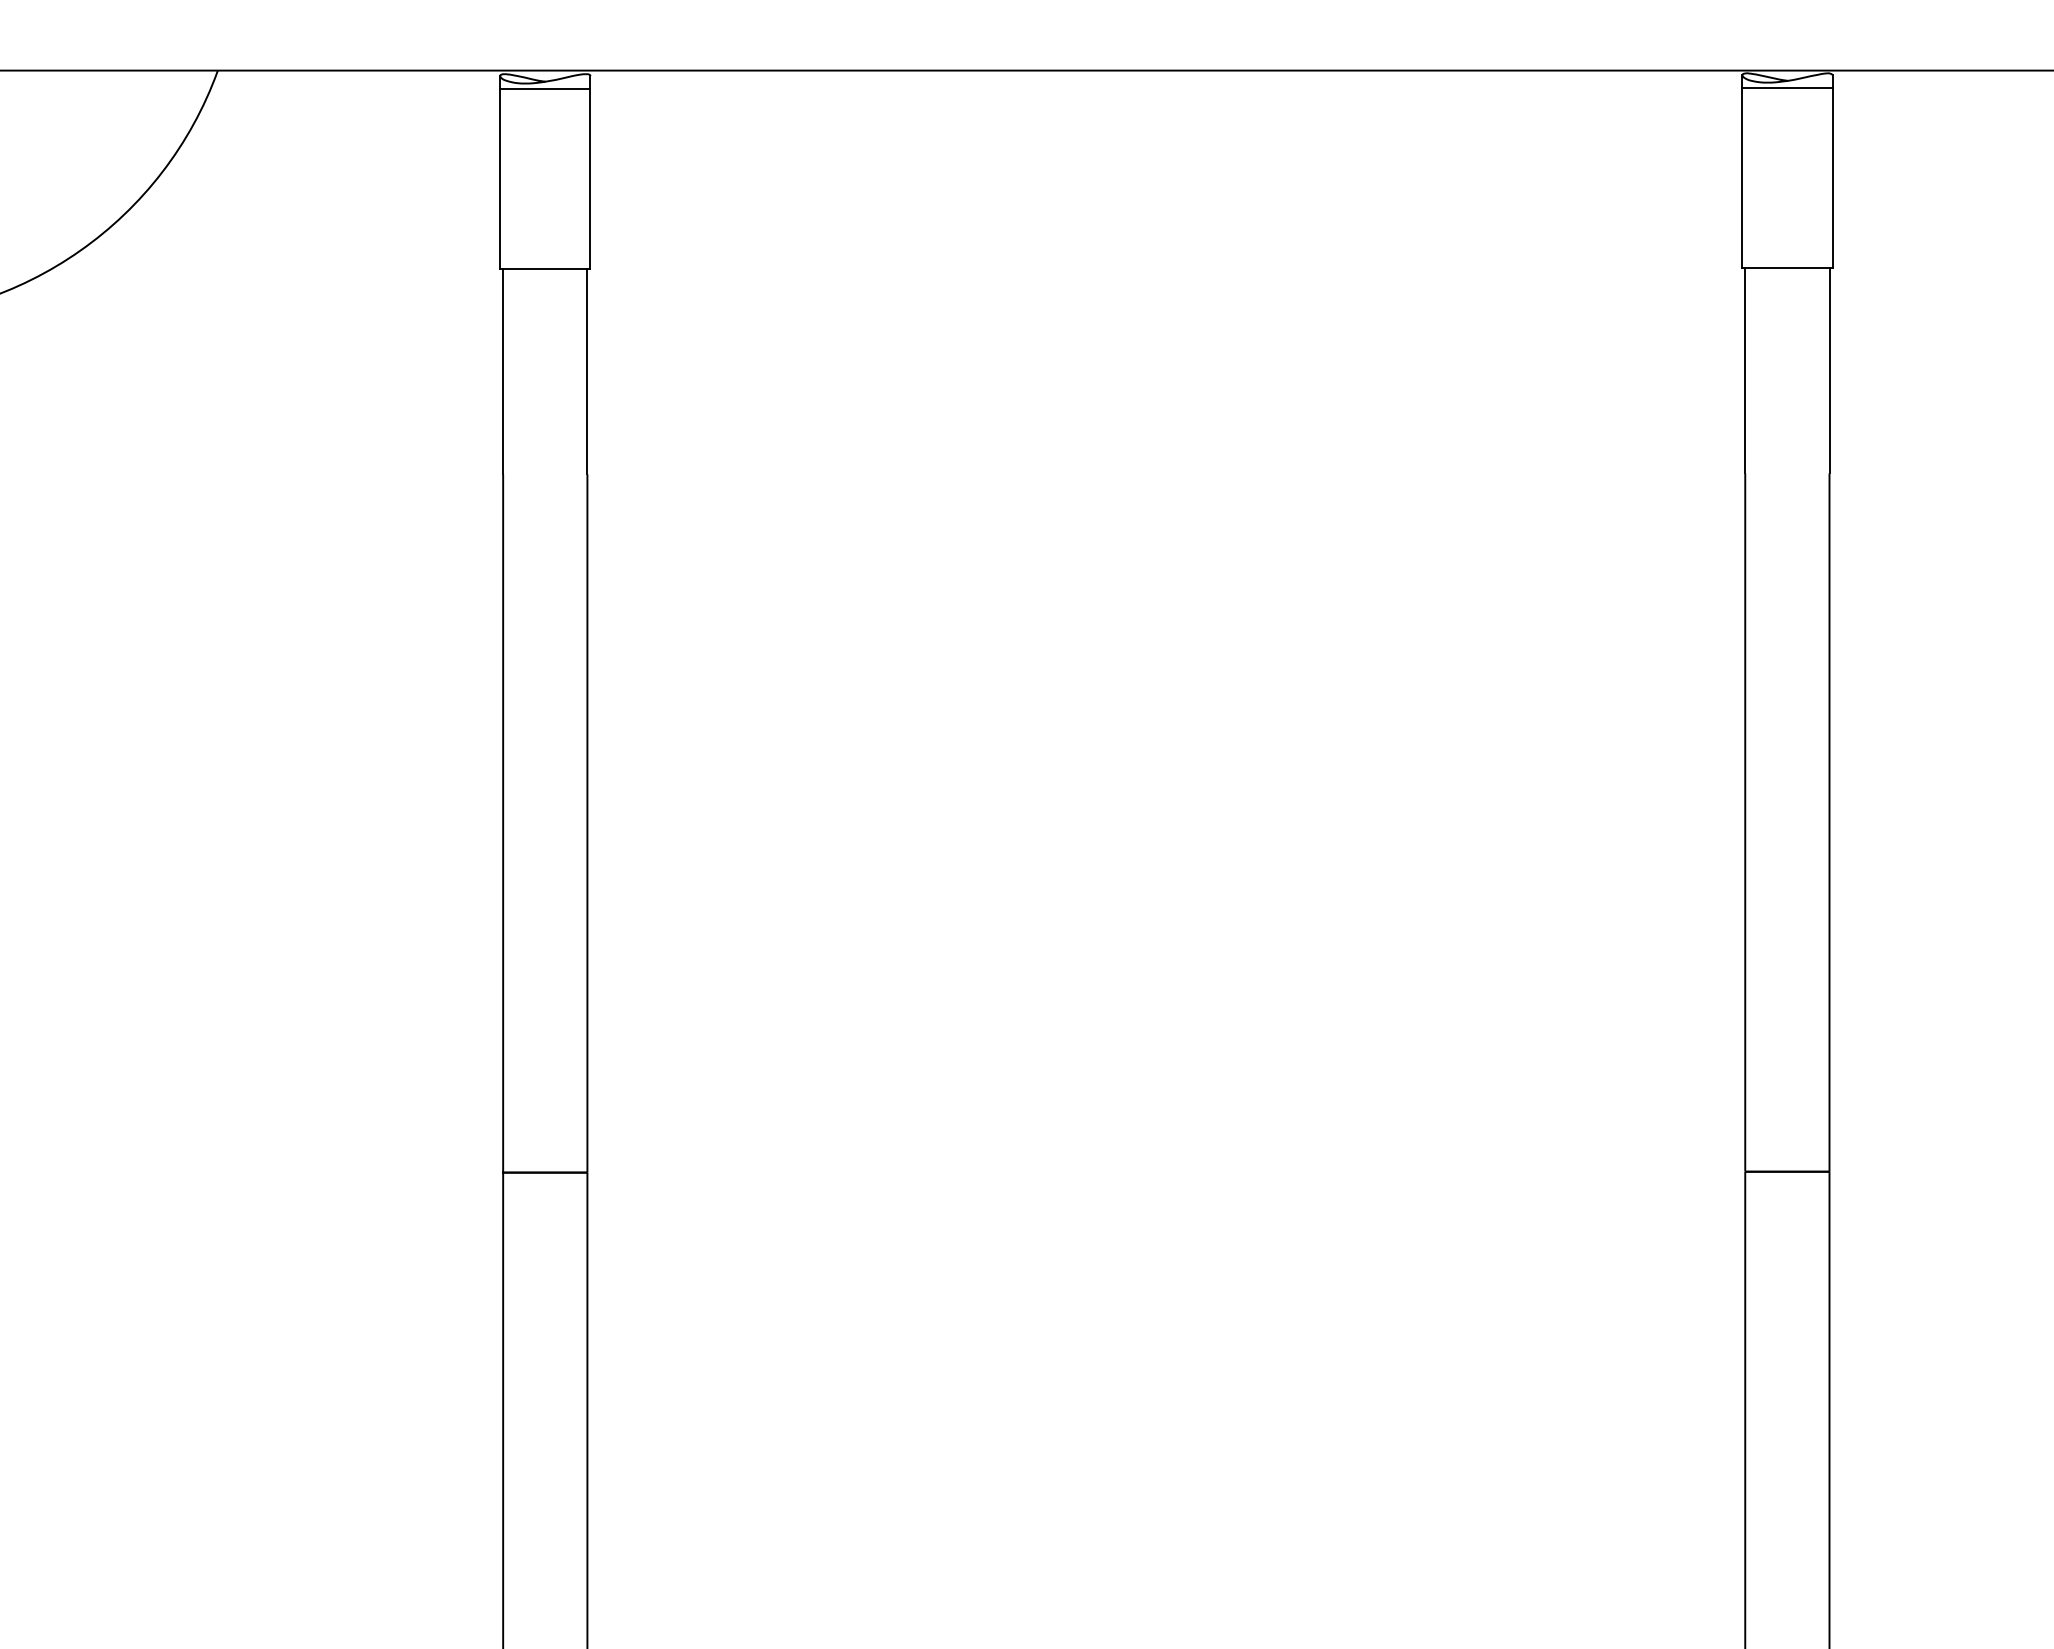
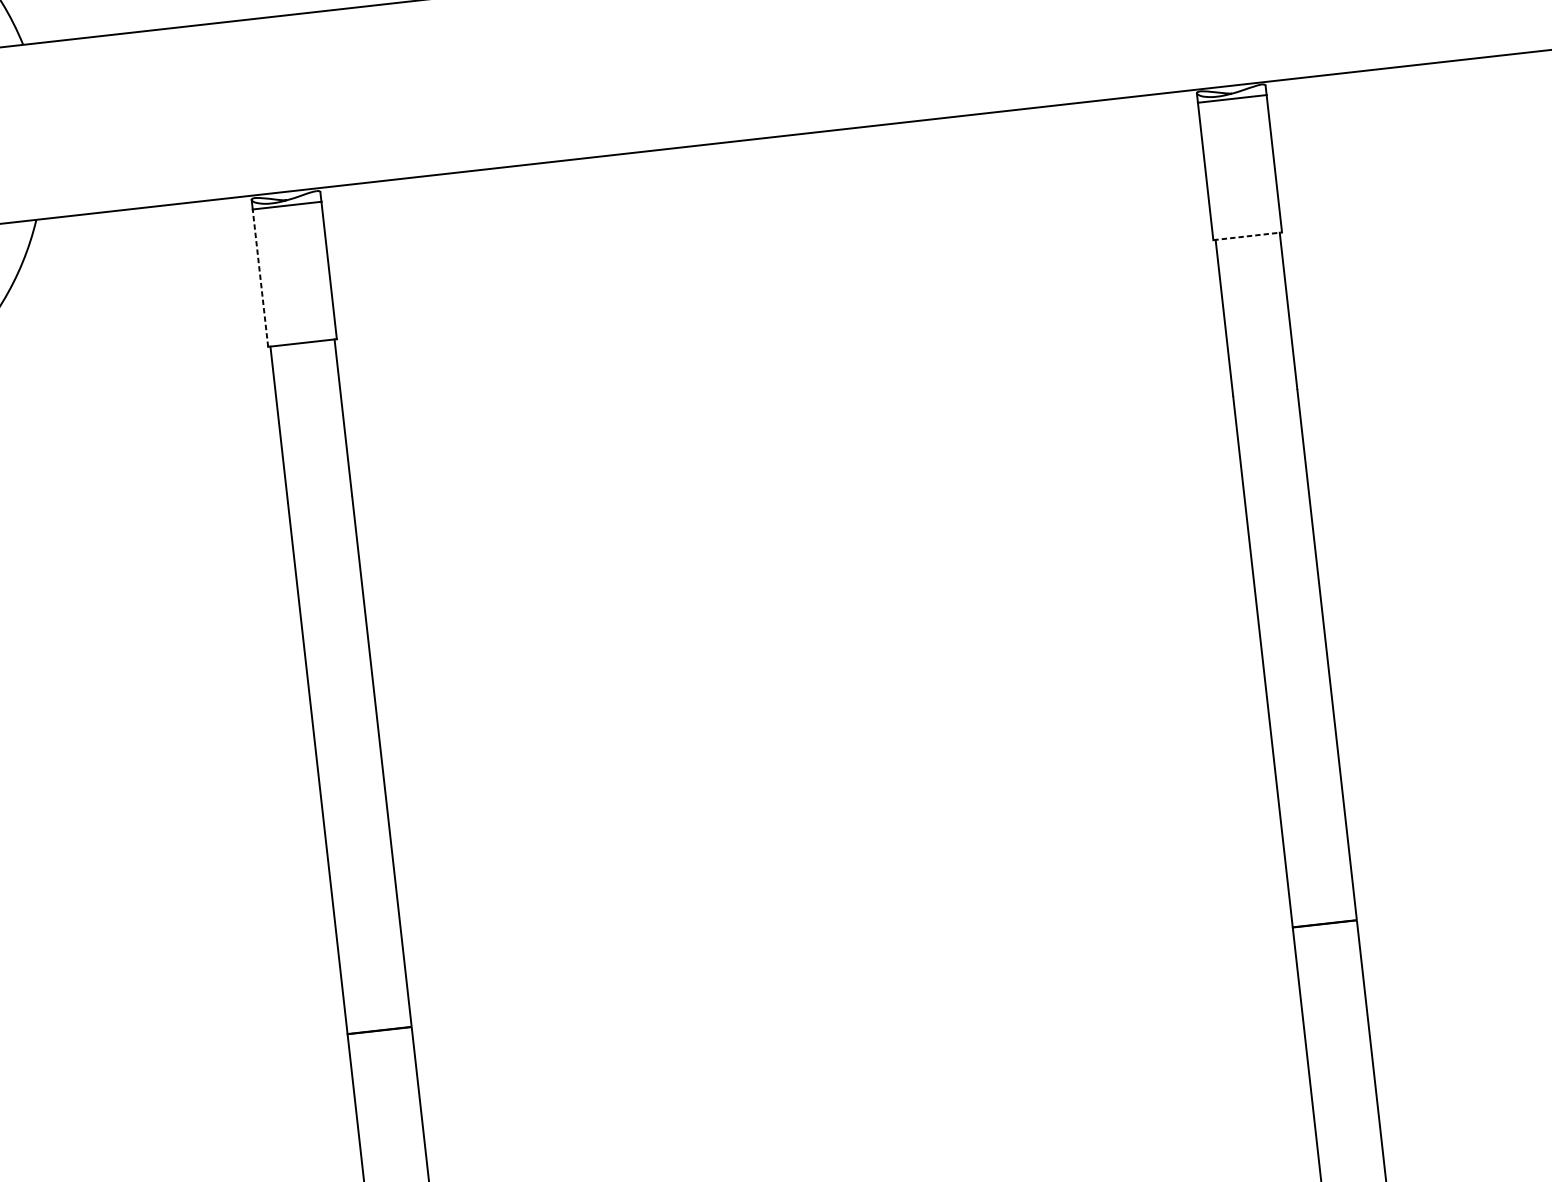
line: (500, 178) -> (260, 277), solid -> dashed
line: (1787, 268) -> (1247, 236), solid -> dashed

